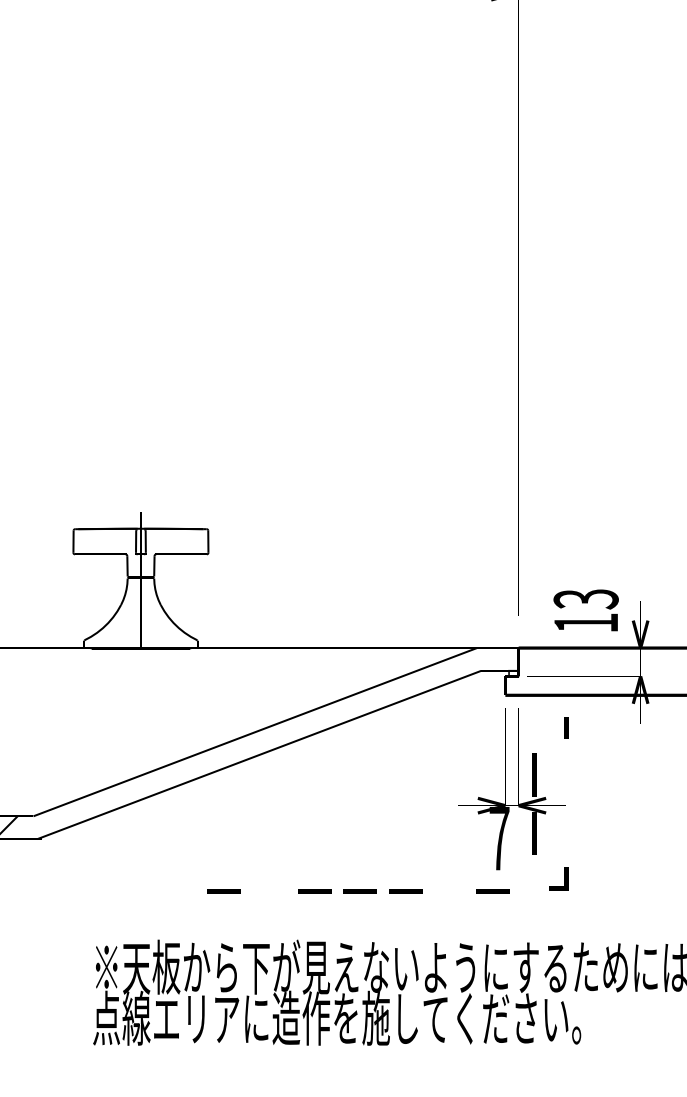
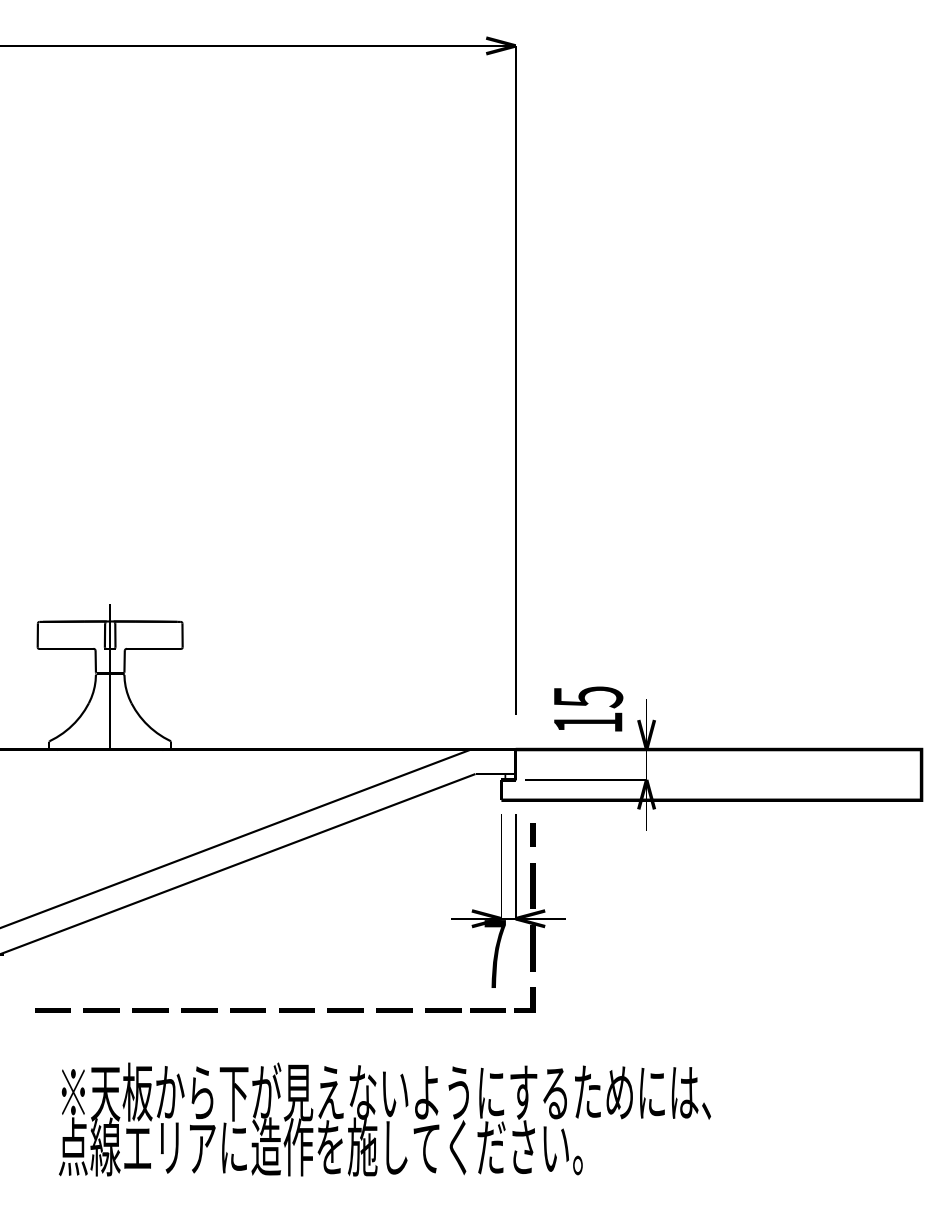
text: (585, 599) -> (587, 697), 13 -> 15
line: (565, 727) -> (532, 834), moved
line: (564, 878) -> (530, 999), moved
line: (87, 891) -> (52, 1010), added
line: (132, 891) -> (101, 1010), added
line: (178, 891) -> (150, 1010), added
line: (268, 891) -> (247, 1010), added
line: (451, 891) -> (443, 1010), added

